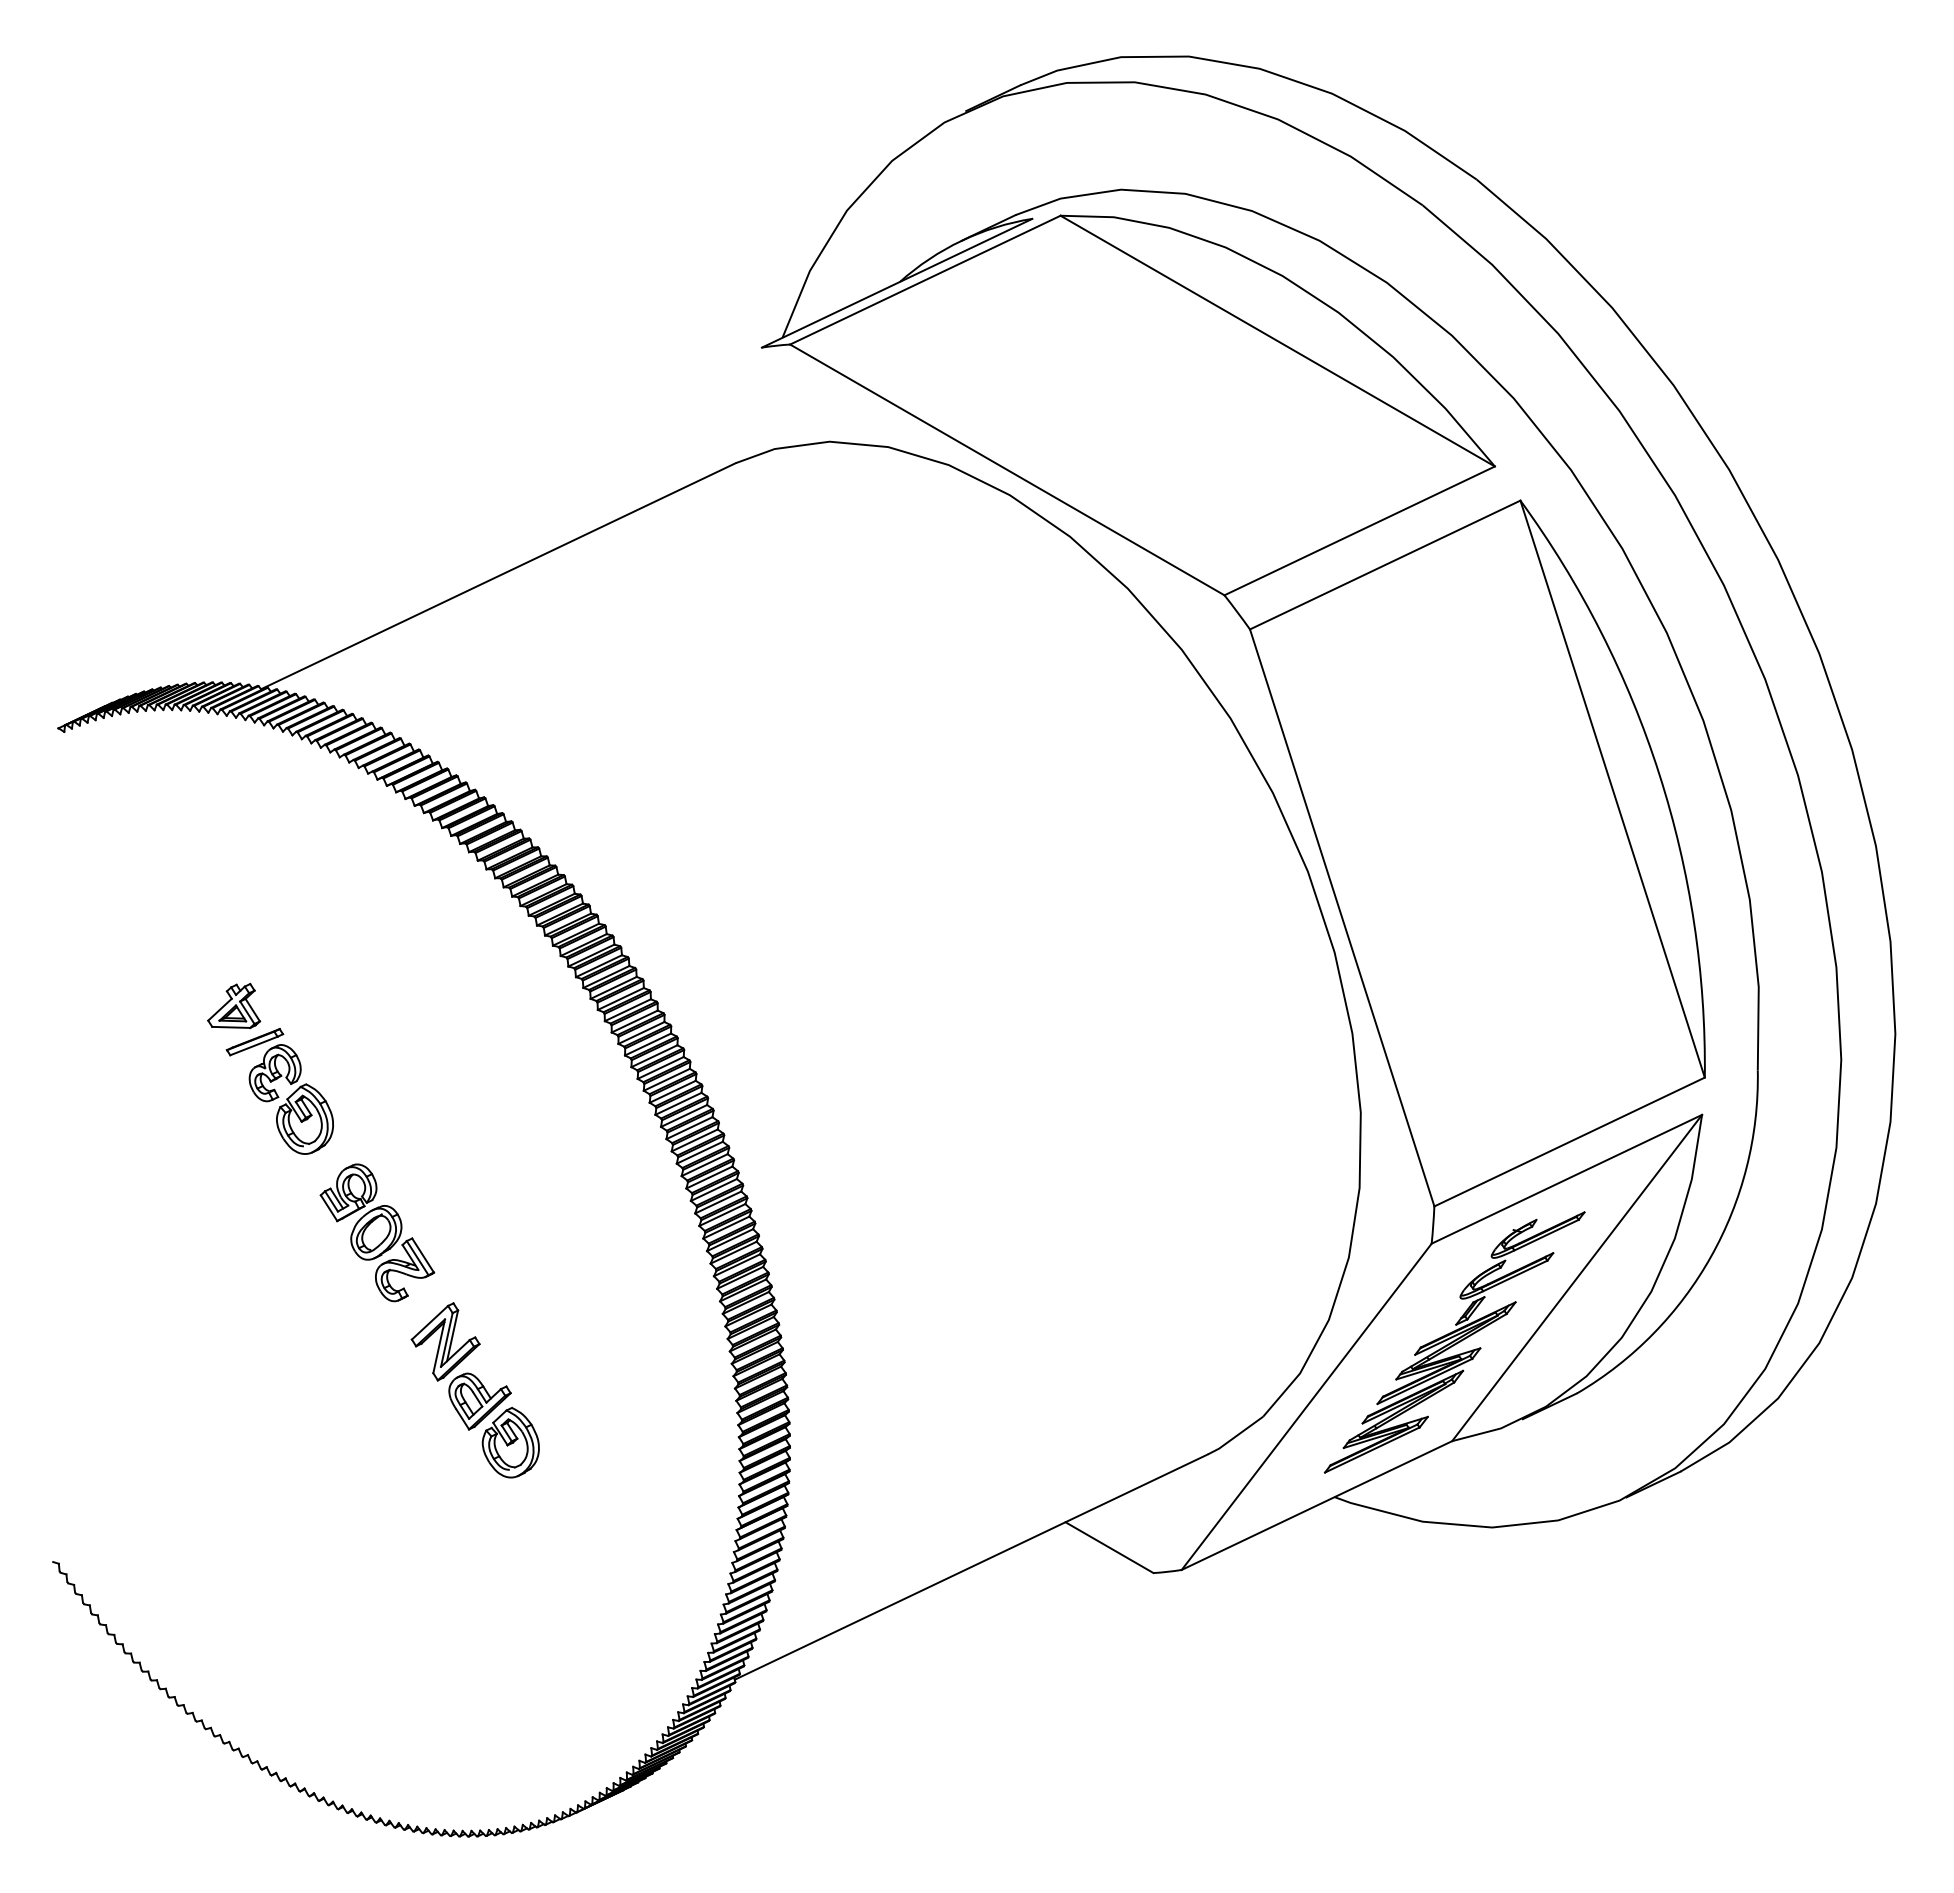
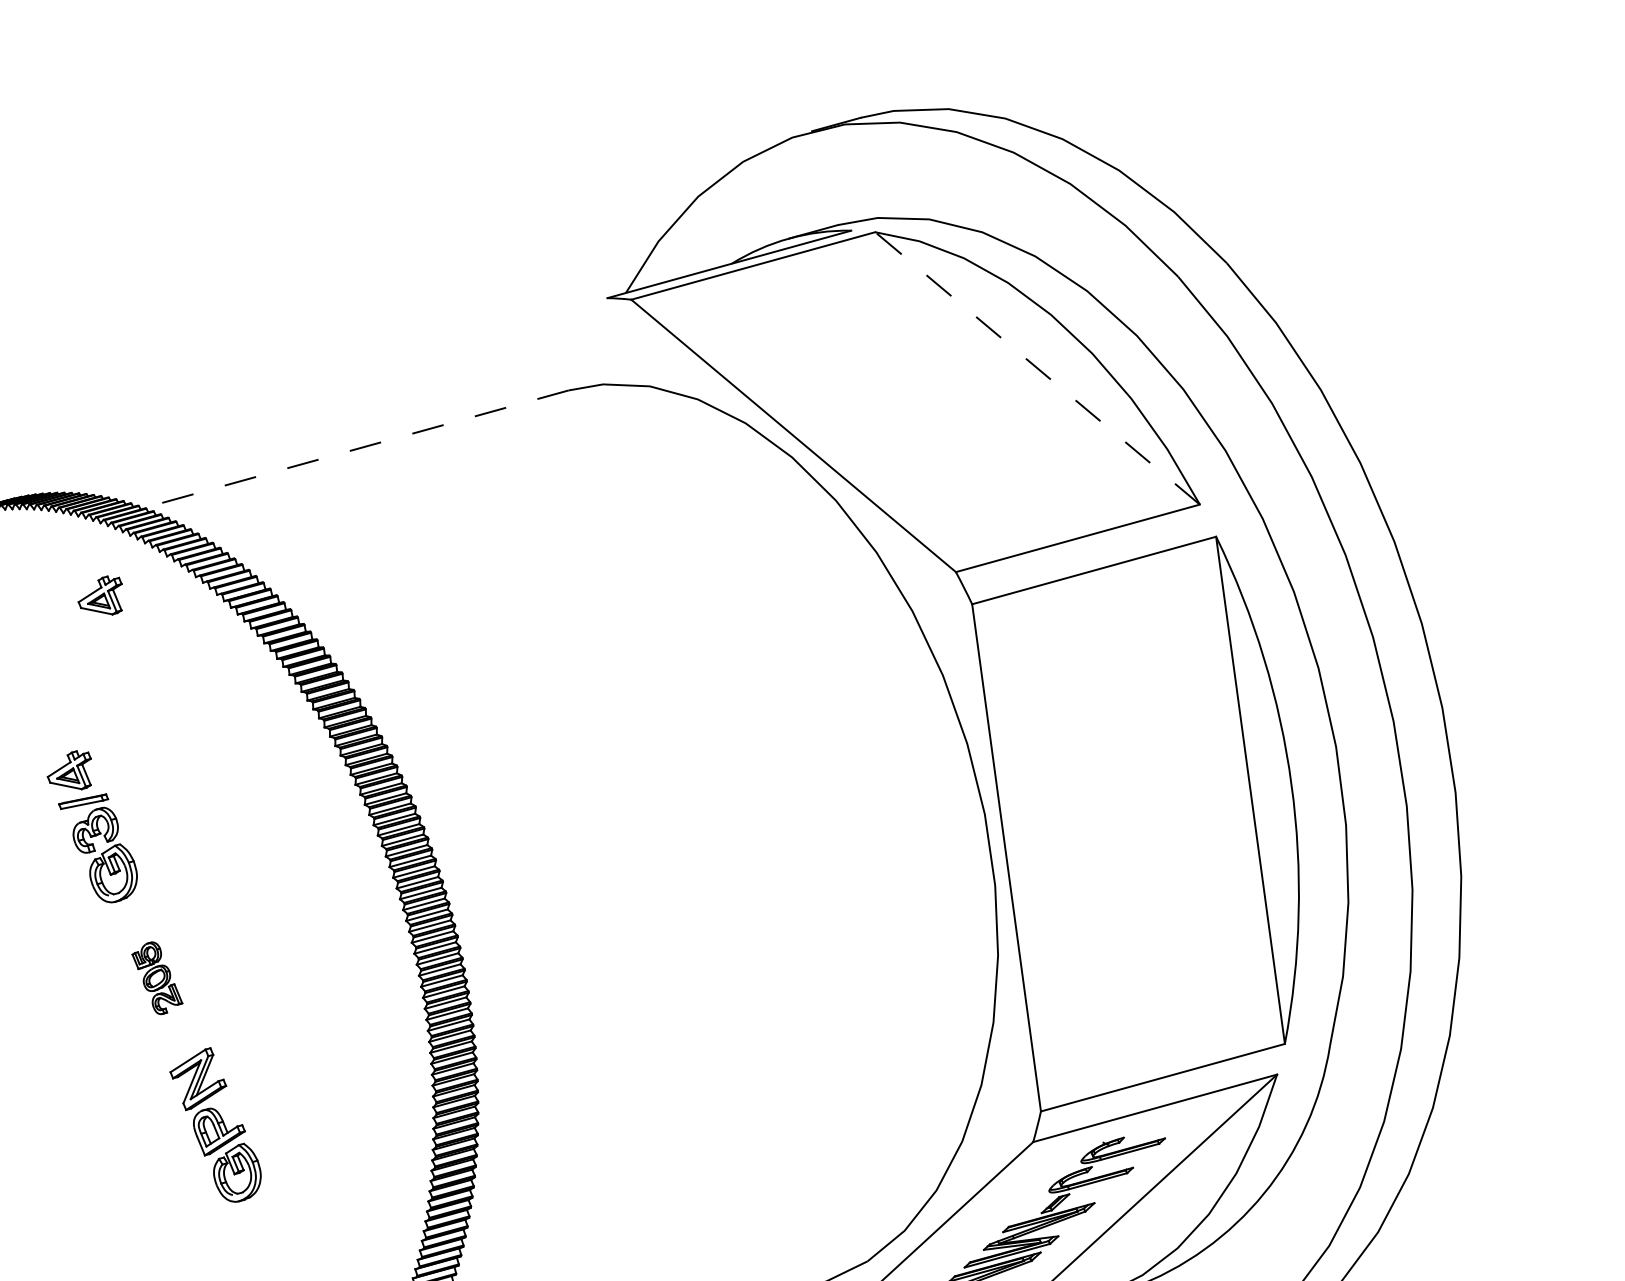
line: (1277, 341) -> (1037, 368), solid -> dashed
line: (498, 576) -> (354, 449), solid -> dashed
part: (234, 795) -> (102, 593), added
part: (377, 1232) -> (157, 978), size x0.6

